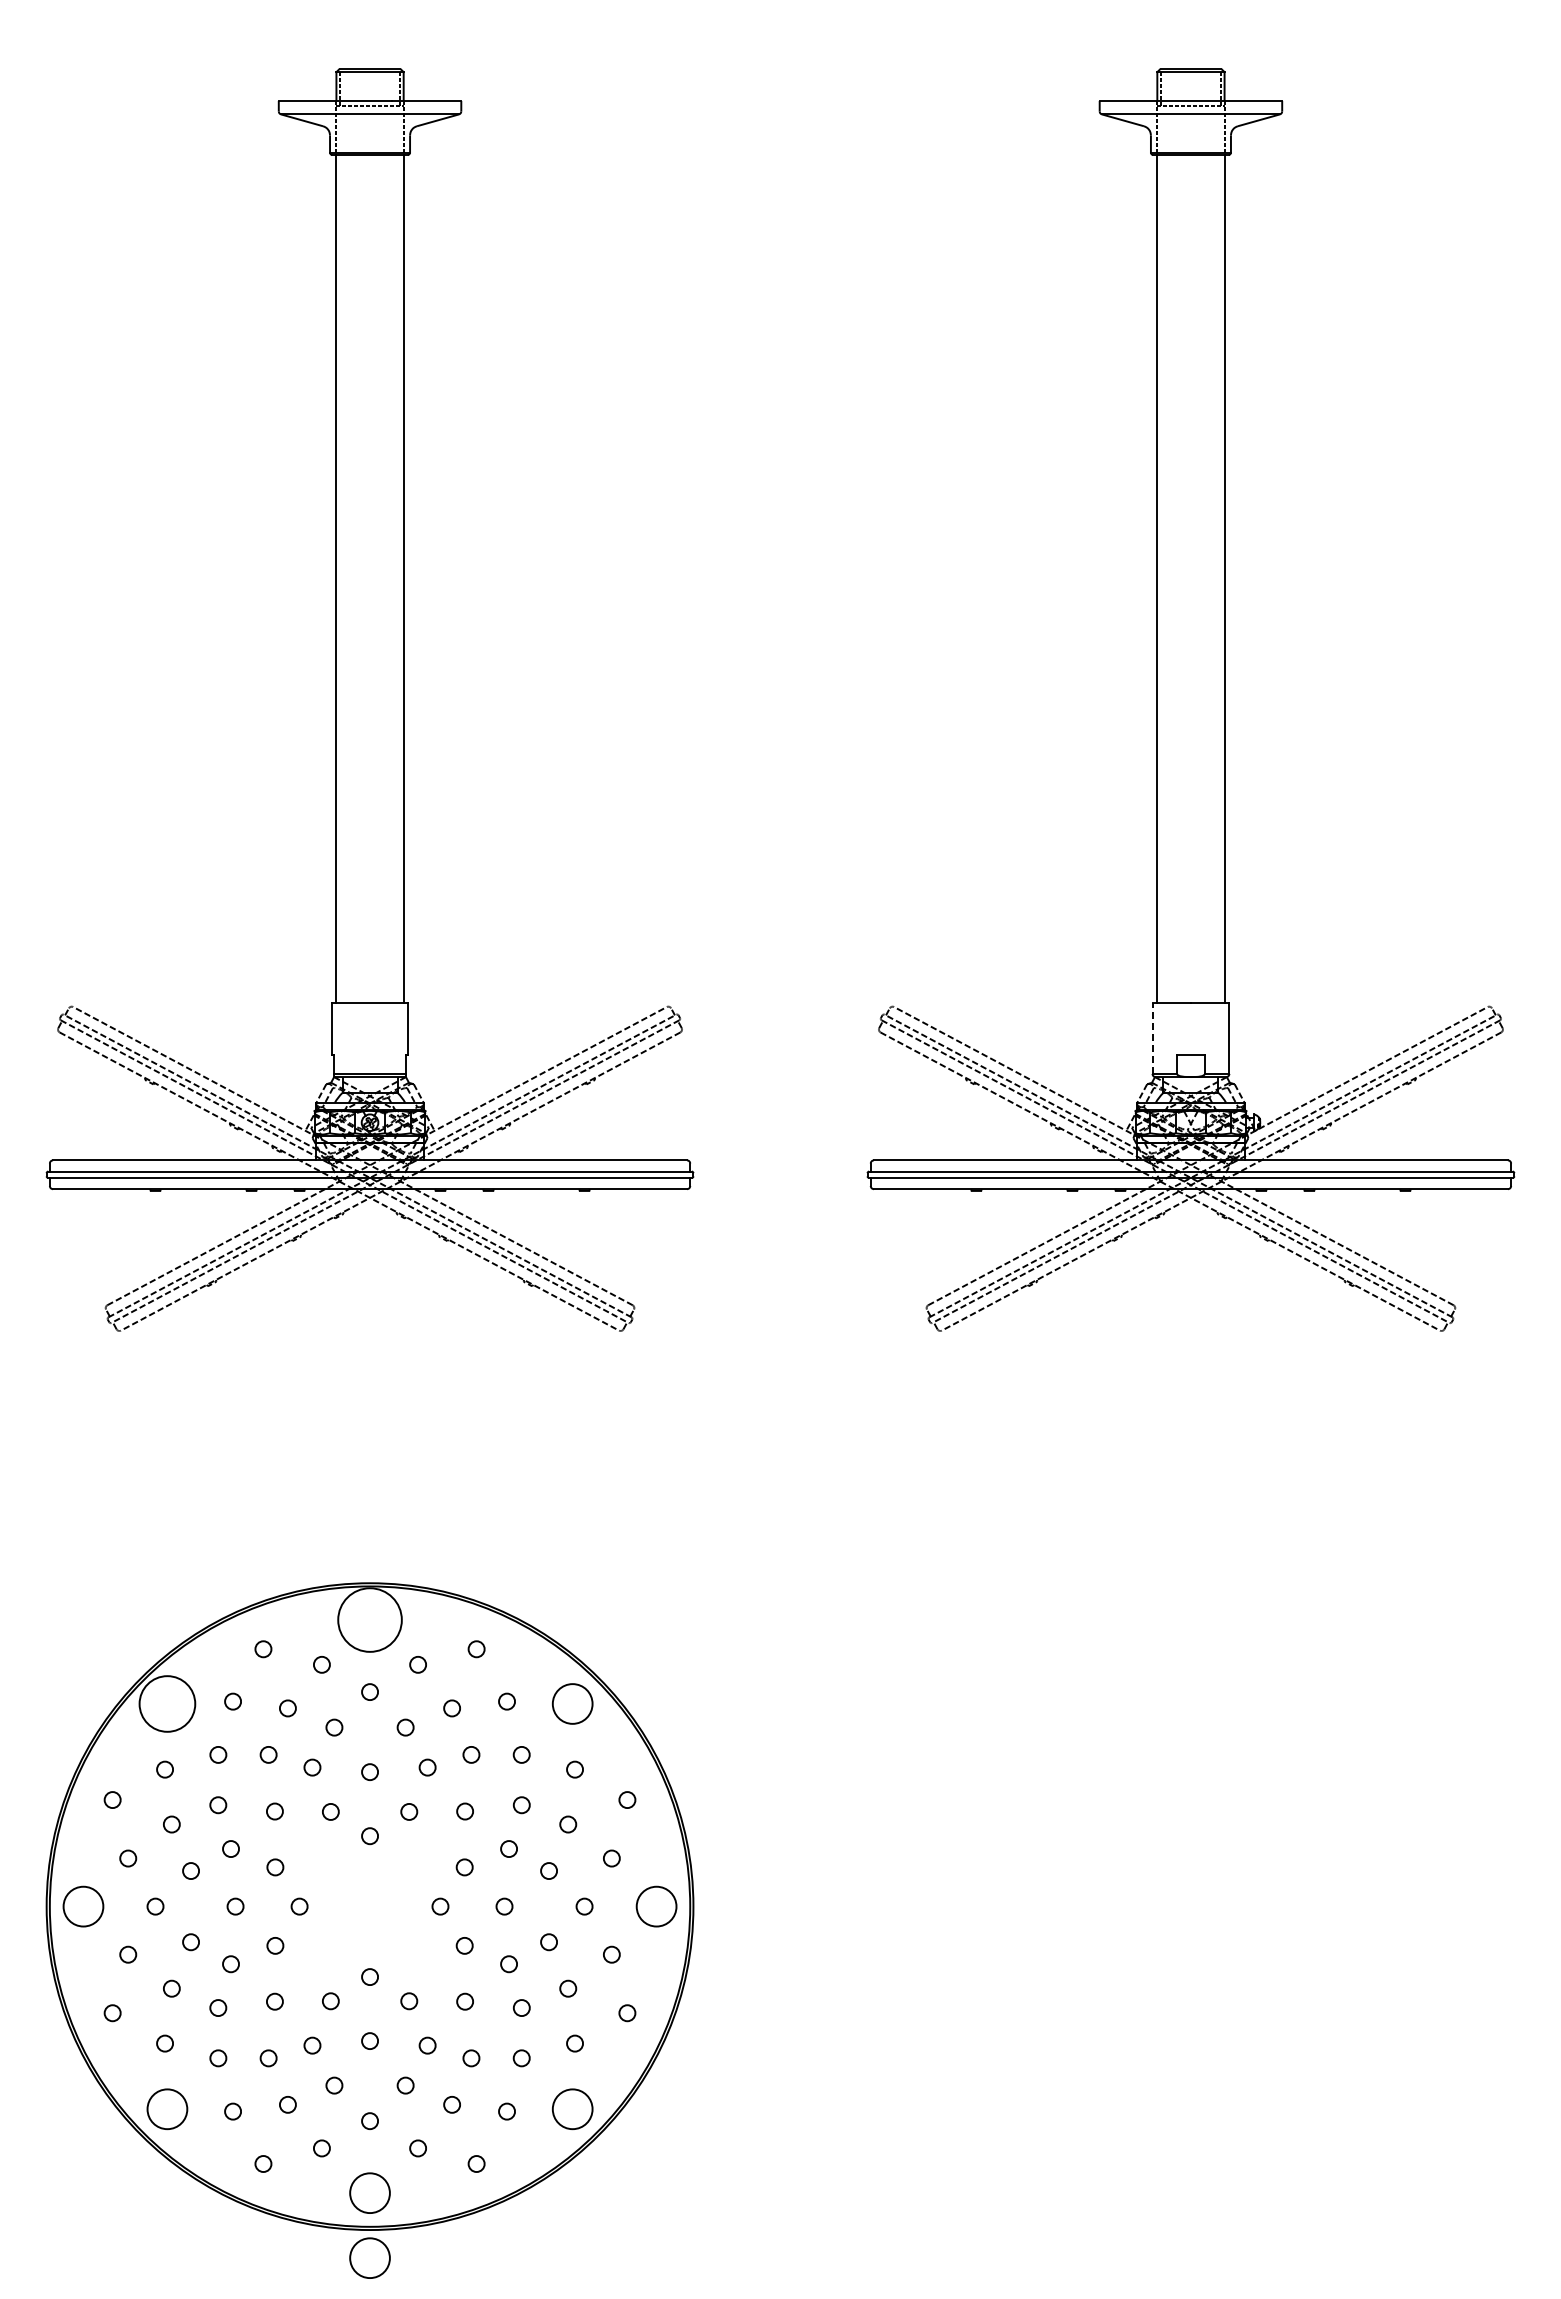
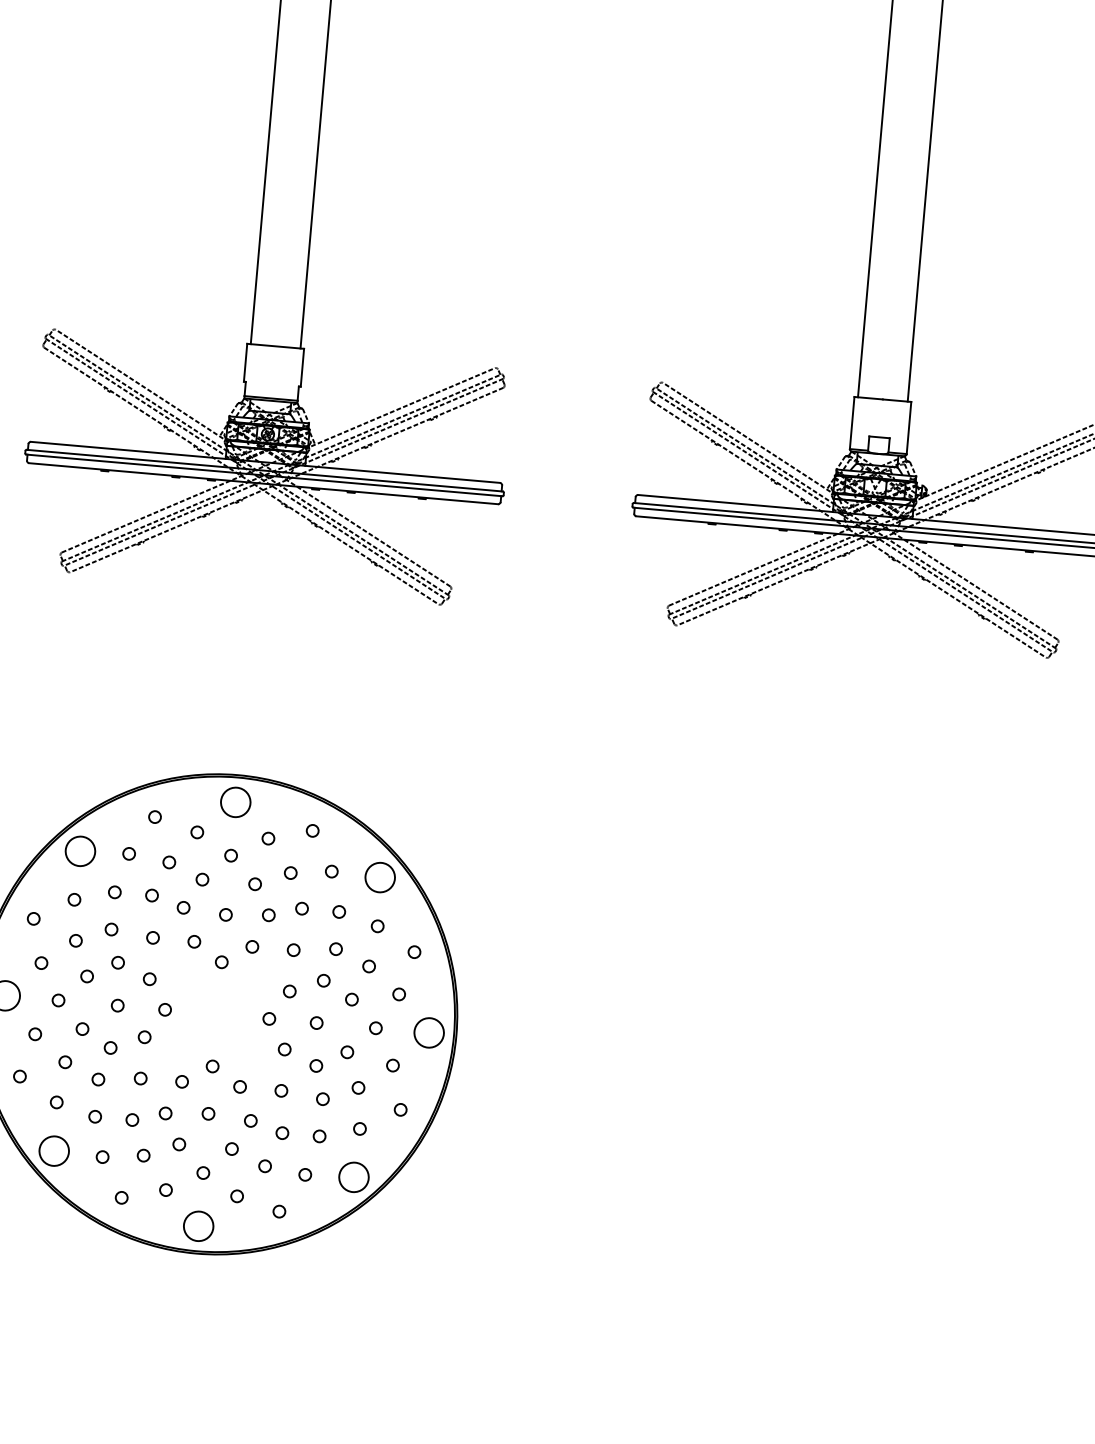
line: (1152, 1038) -> (852, 422), dashed -> solid
circle: (369, 1619) -> (235, 801), size x0.62
circle: (167, 1703) -> (80, 851), size x0.71
circle: (369, 2257) -> (194, 1273), removed

